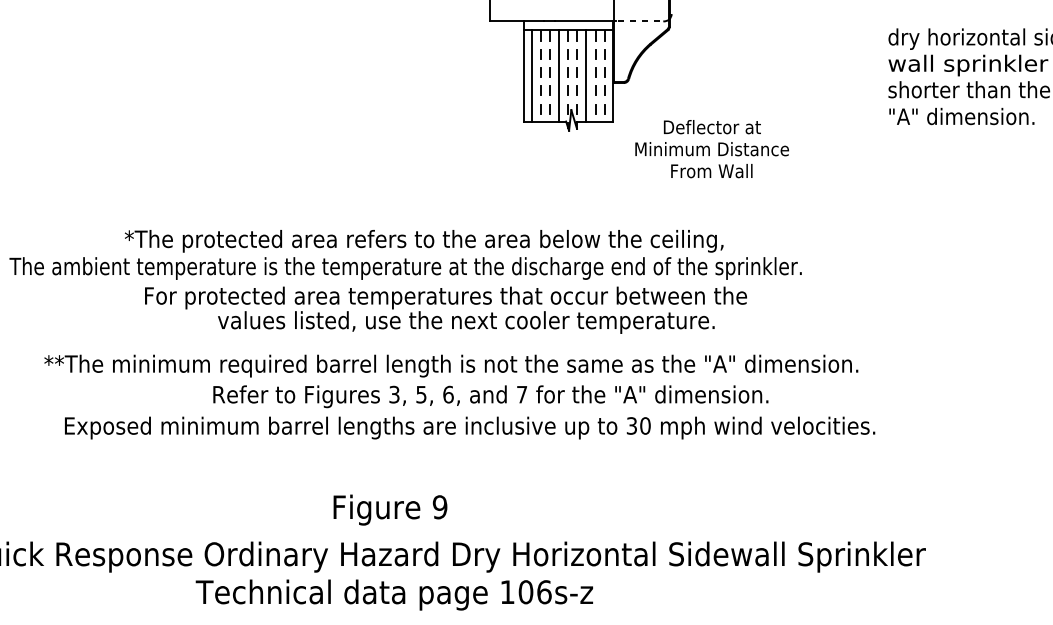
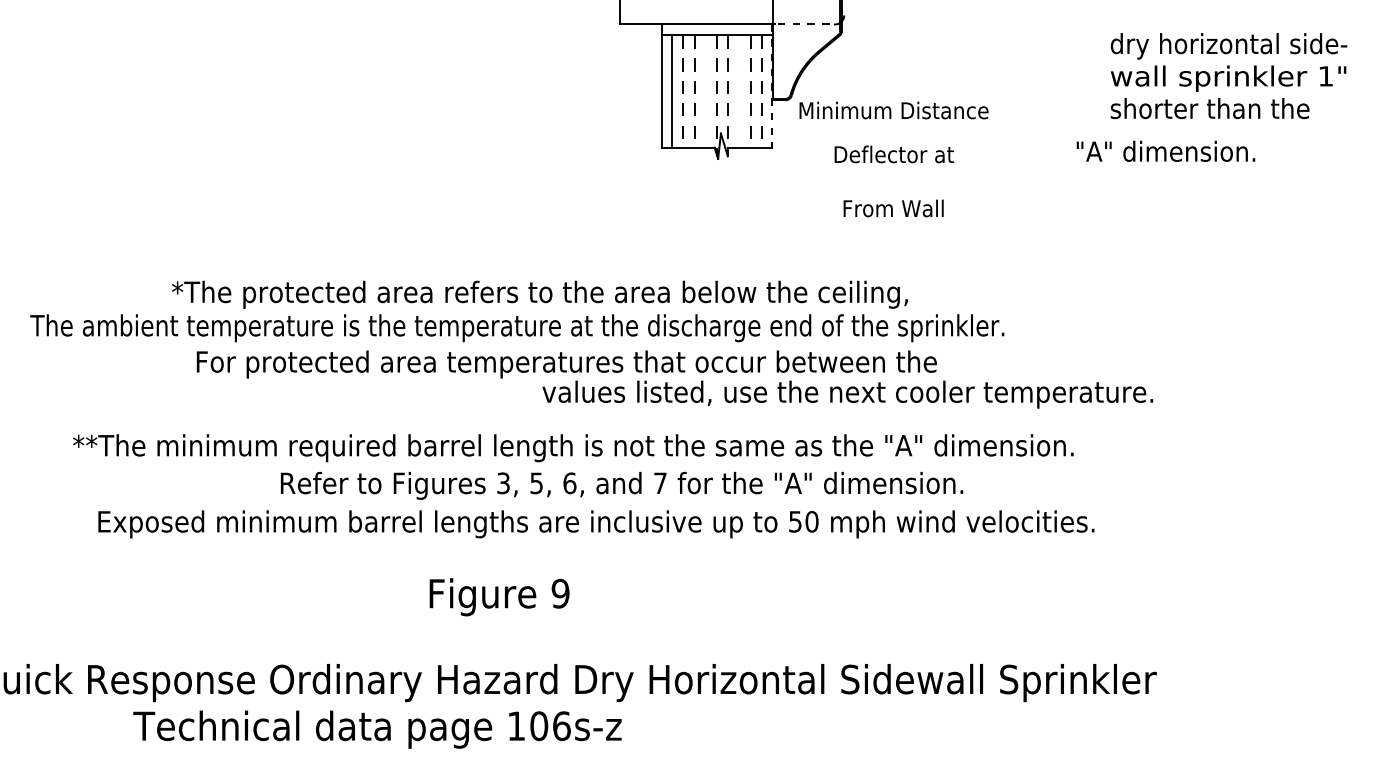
line: (612, 71) -> (771, 86), solid -> dashed
line: (558, 75) -> (705, 91), removed
line: (586, 75) -> (739, 91), removed
text: (961, 115) -> (1165, 150), moved
text: (711, 149) -> (893, 110), moved
text: (466, 322) -> (847, 394), moved
text: (632, 425) -> (795, 521), 30 -> 50
text: (390, 510) -> (499, 597), moved
text: (394, 594) -> (377, 729), moved

